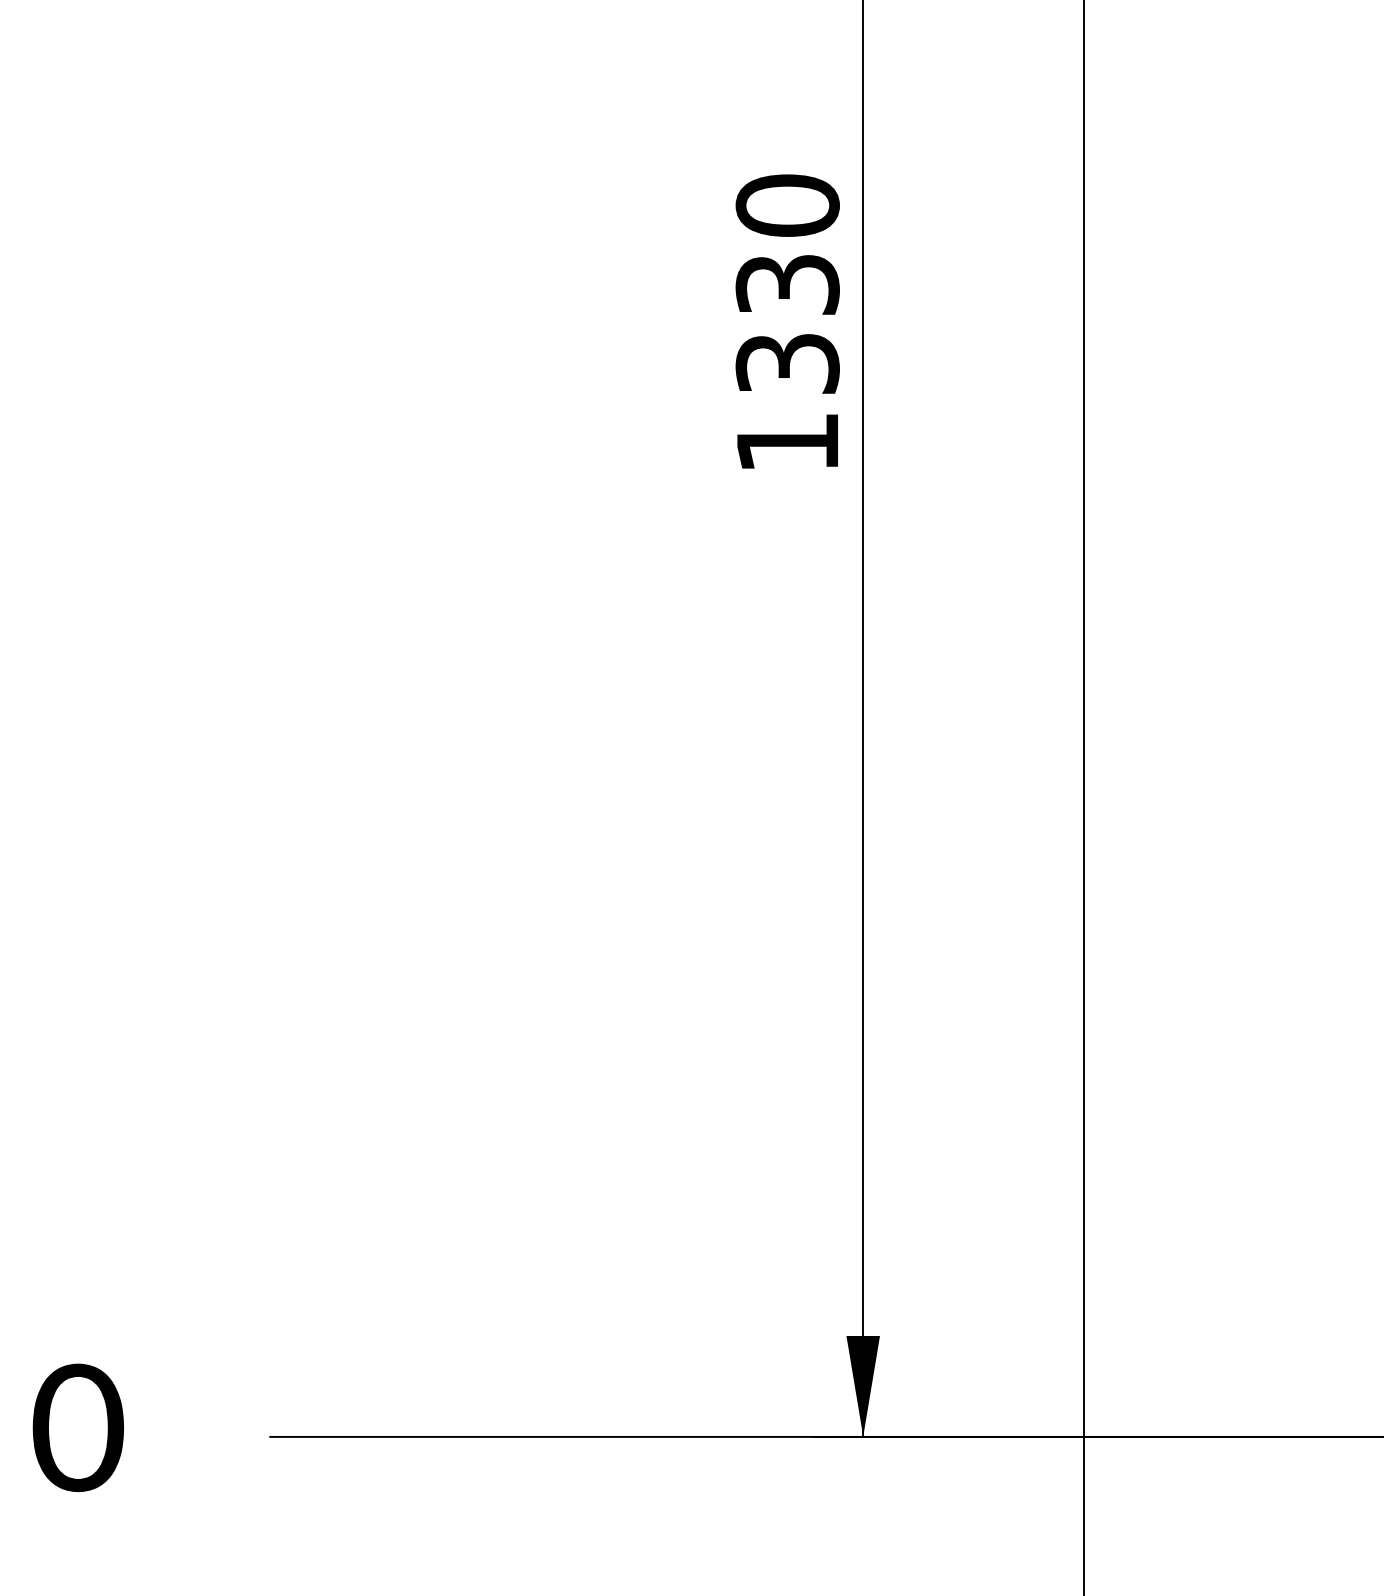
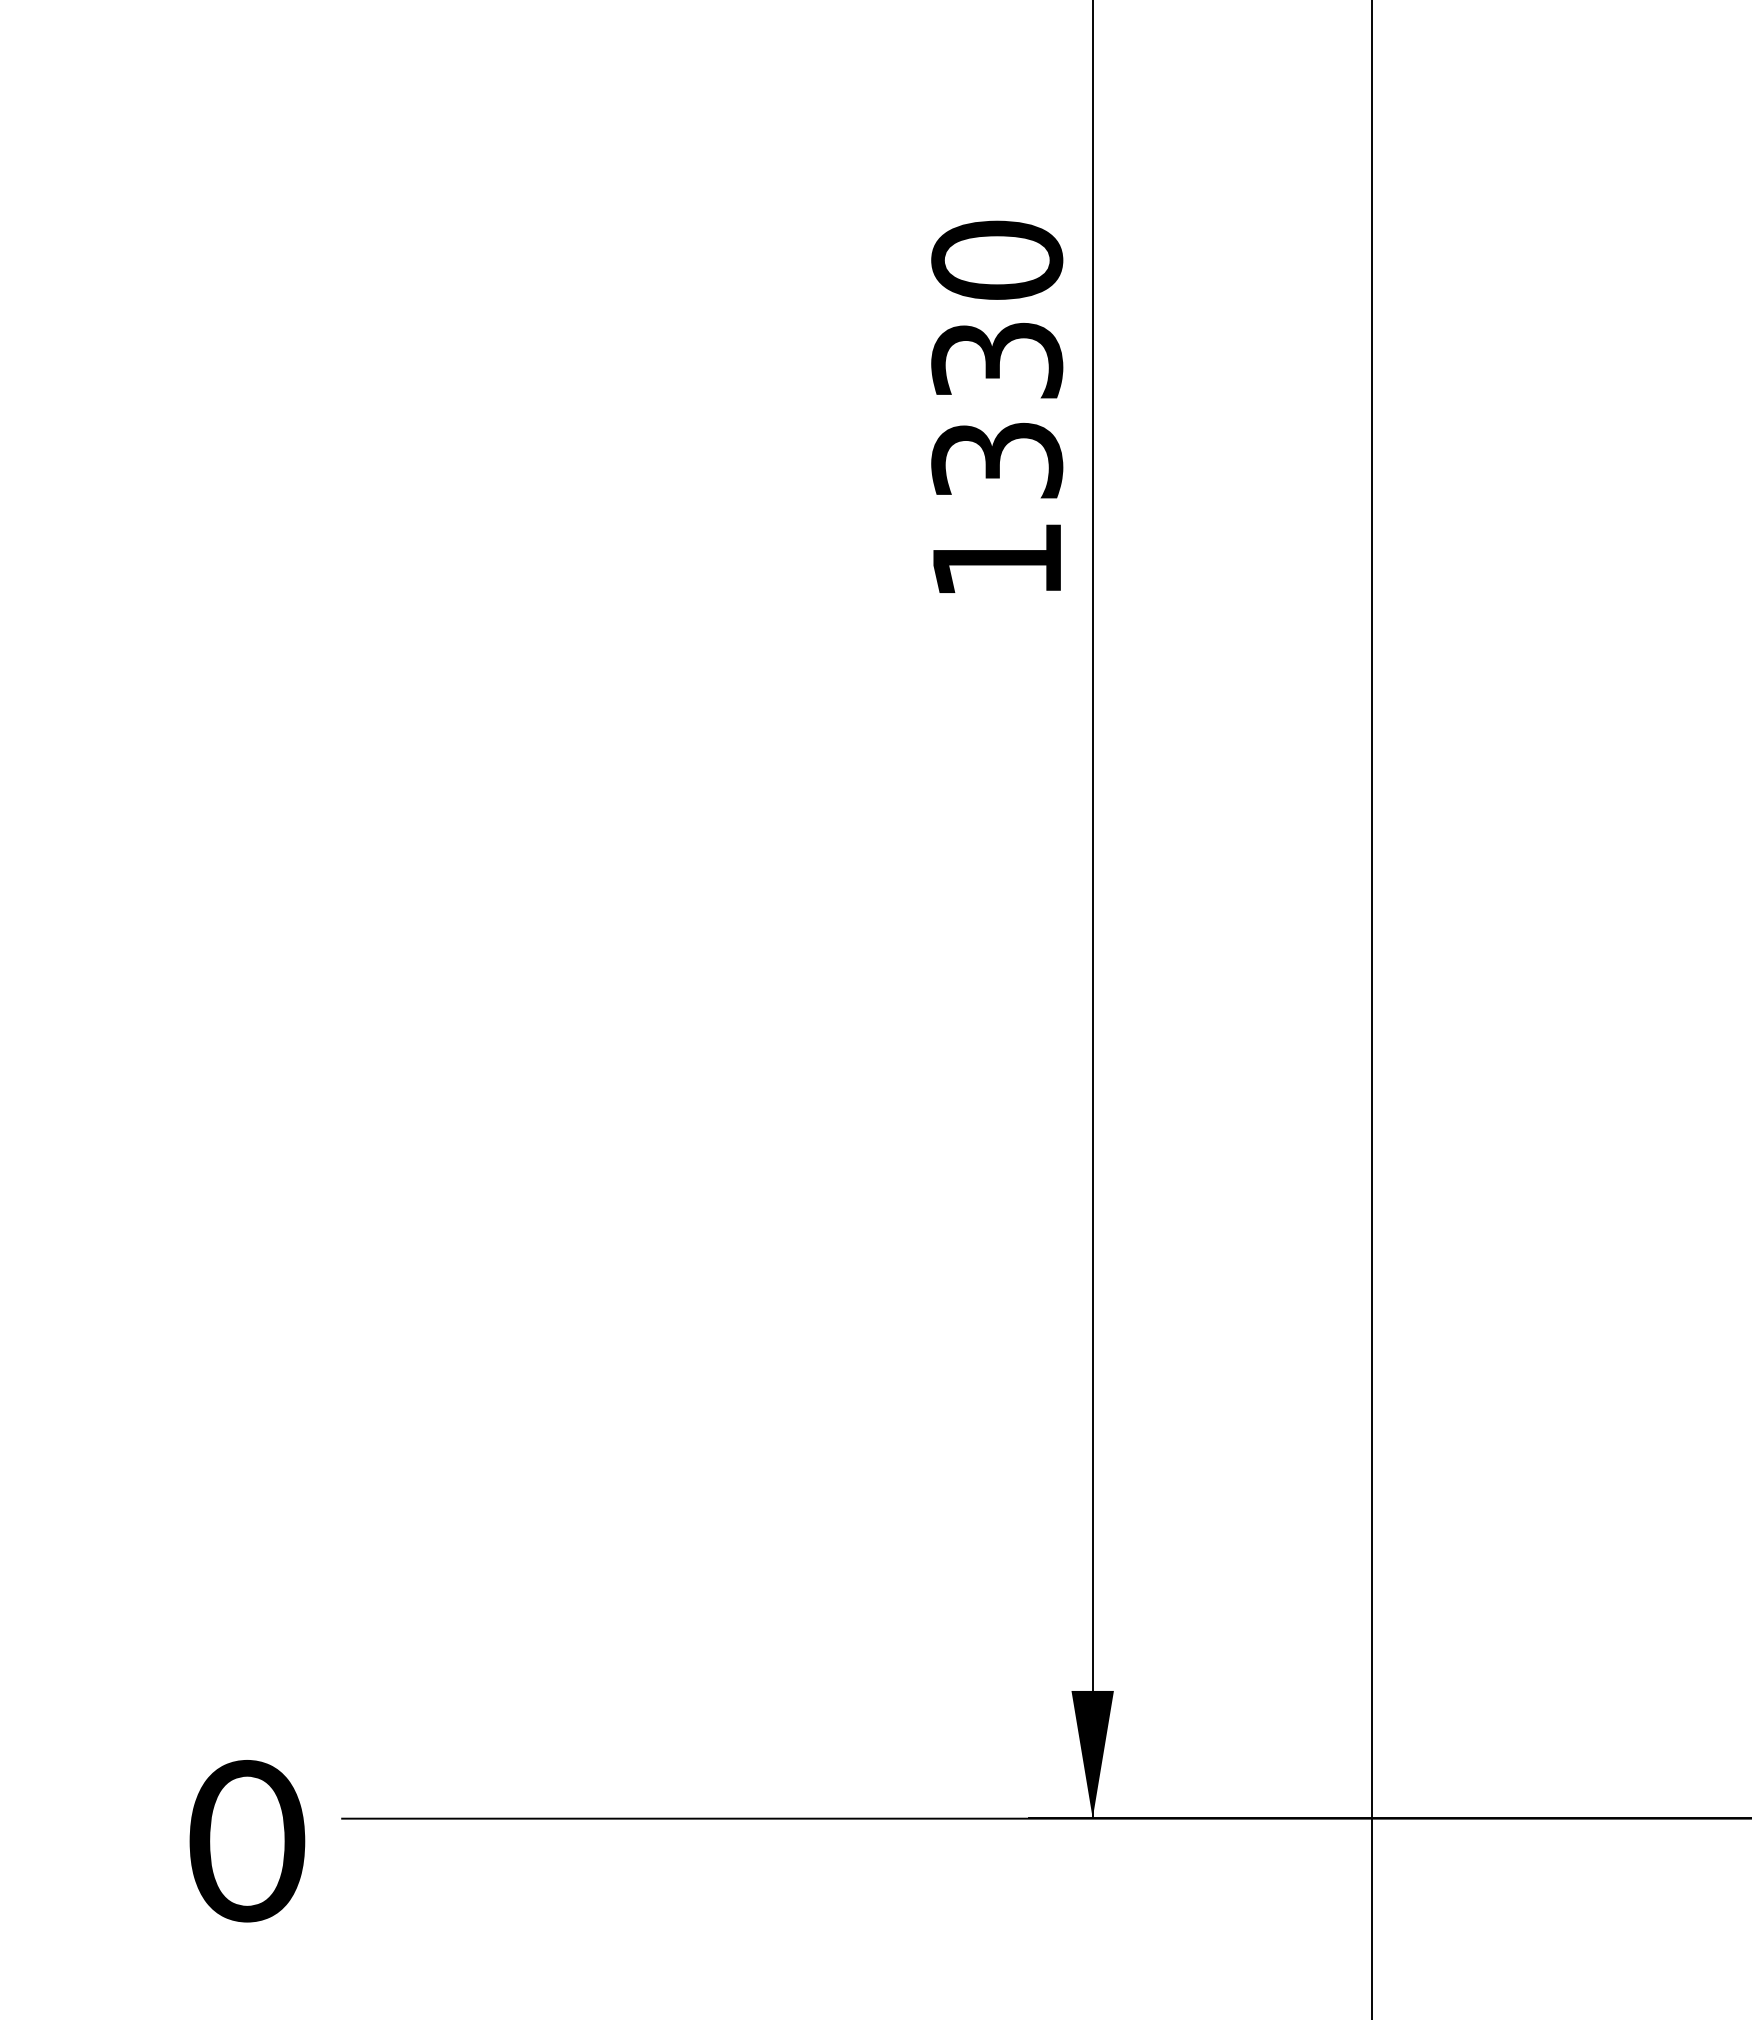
text: (78, 1428) -> (247, 1841), moved

